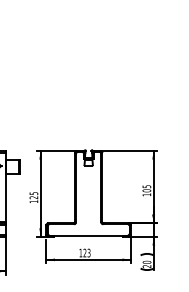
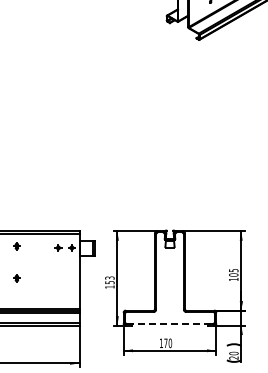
text: (33, 195) -> (109, 280), 125 -> 153
line: (89, 235) -> (170, 324), solid -> dashed
text: (87, 253) -> (168, 343), 123 -> 170

